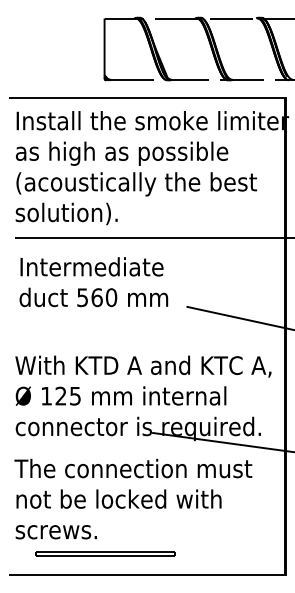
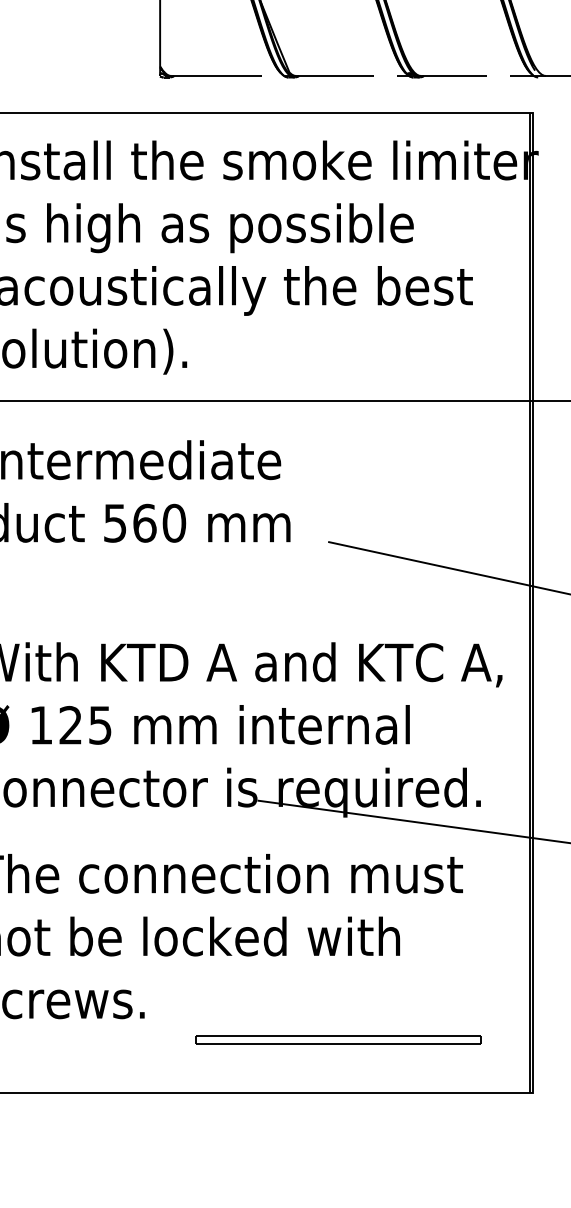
part: (105, 553) -> (338, 1039), moved

